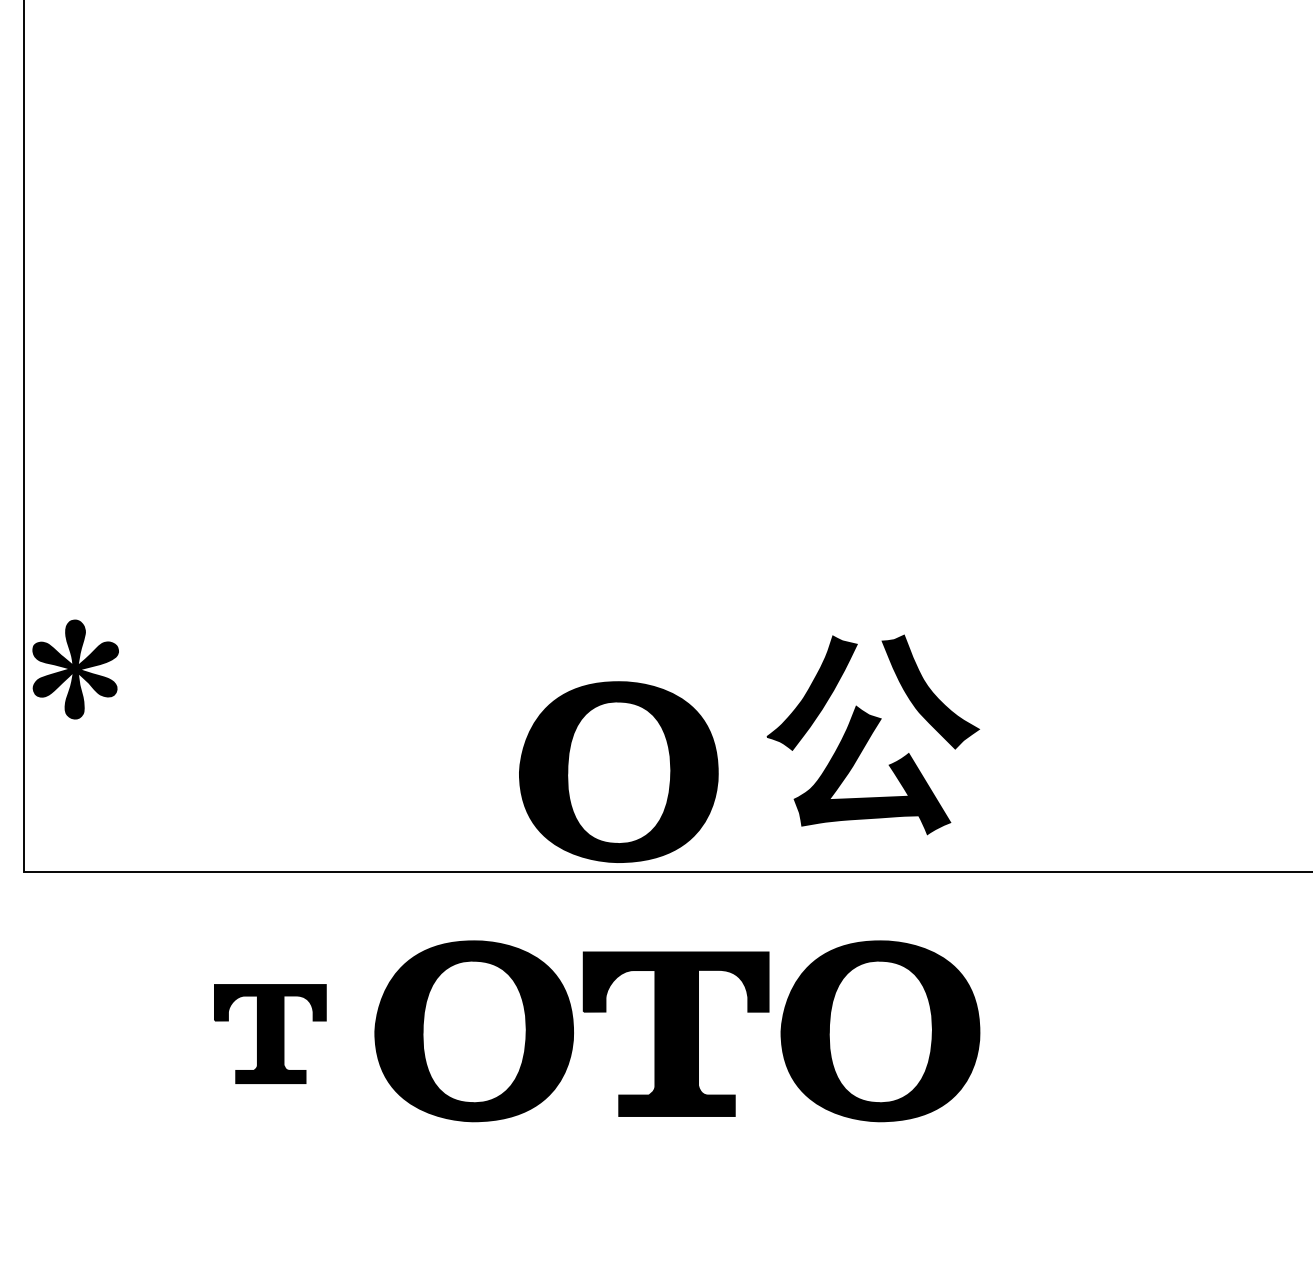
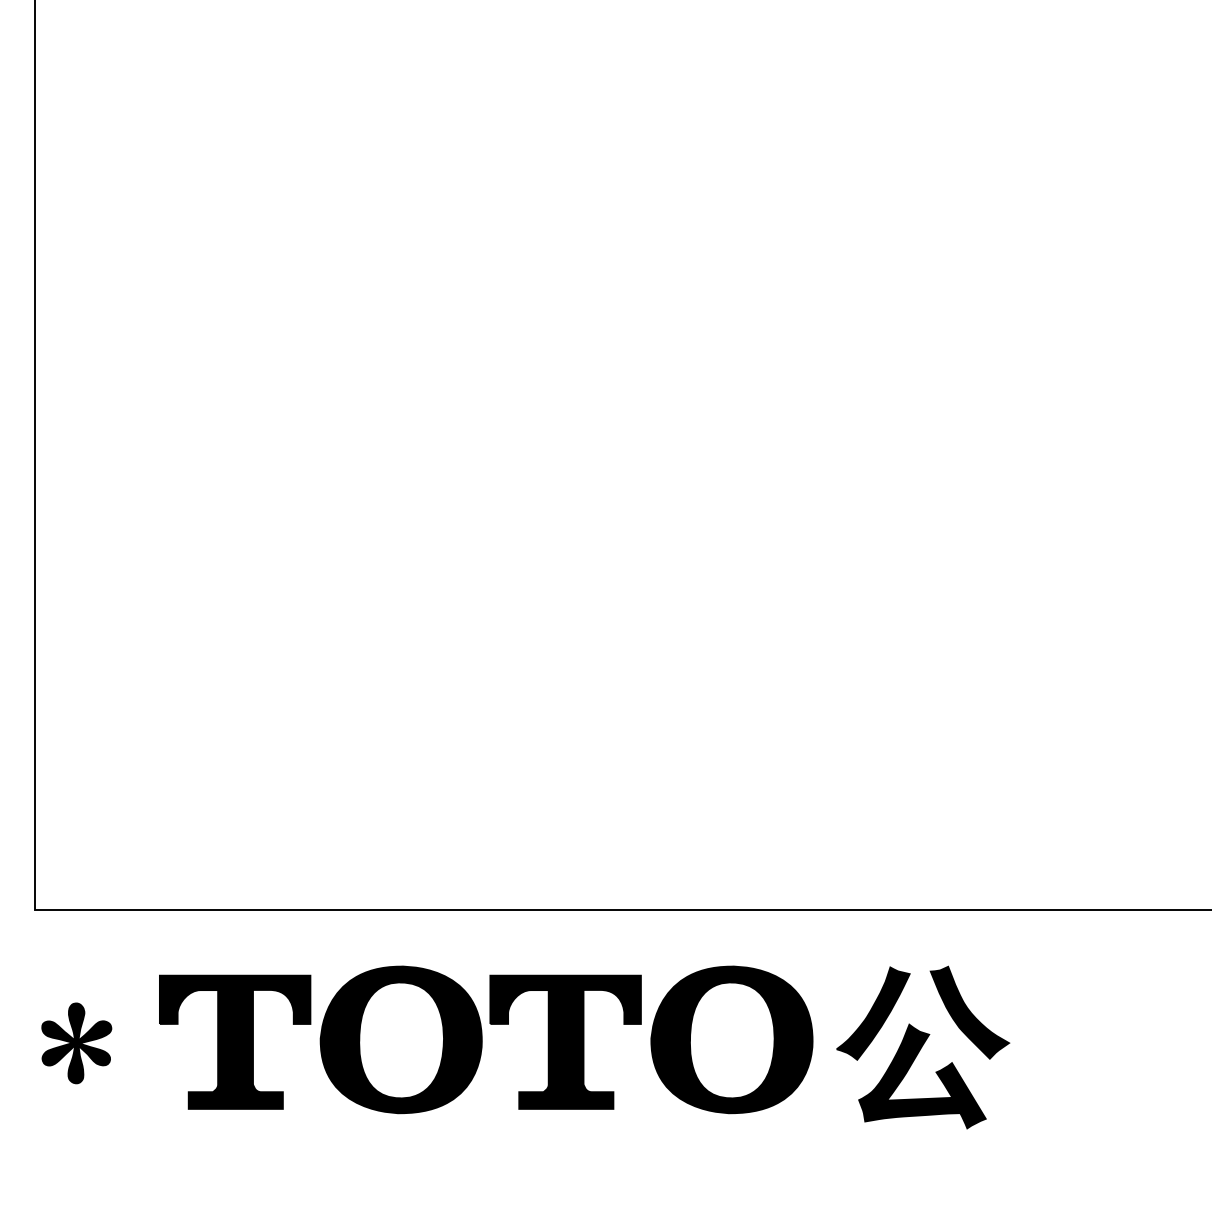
part: (75, 669) -> (76, 1043), moved
part: (873, 734) -> (923, 1047), moved
part: (618, 771) -> (518, 828), removed
part: (270, 1033) -> (235, 1041), size x1.67

